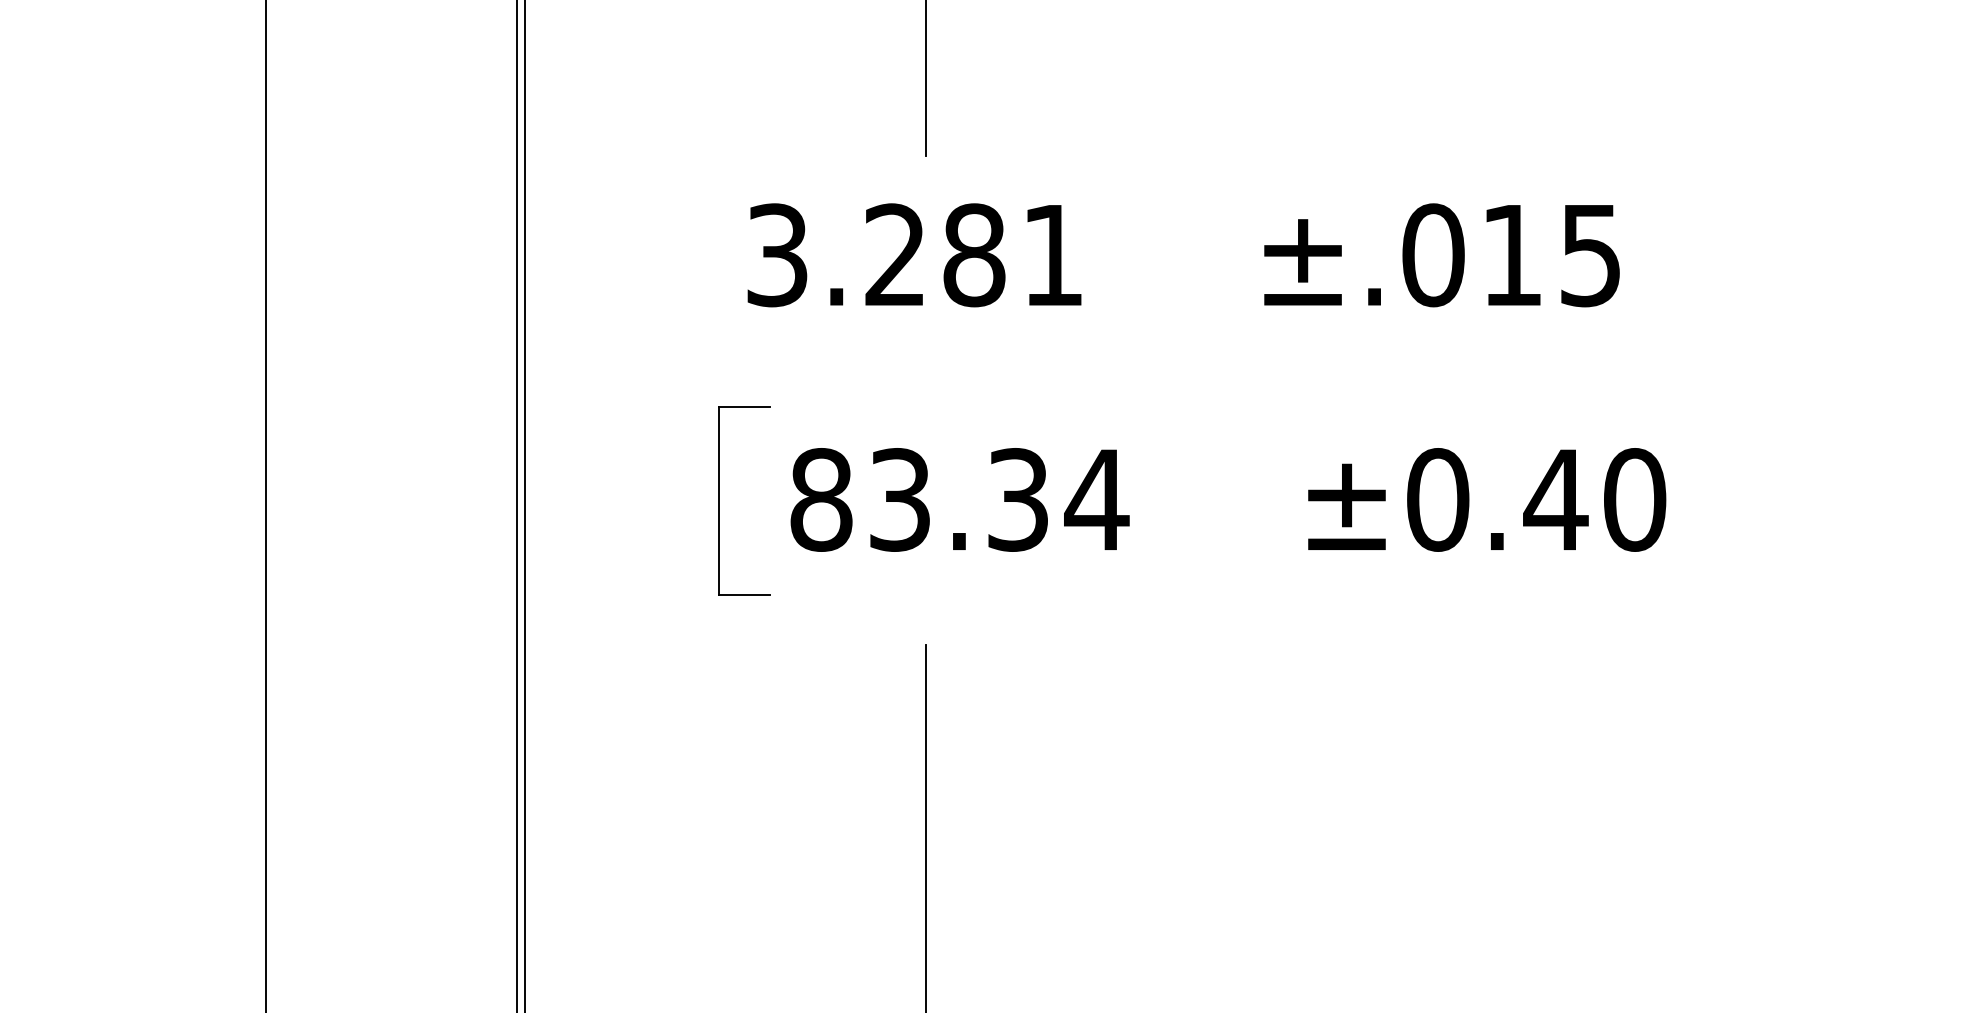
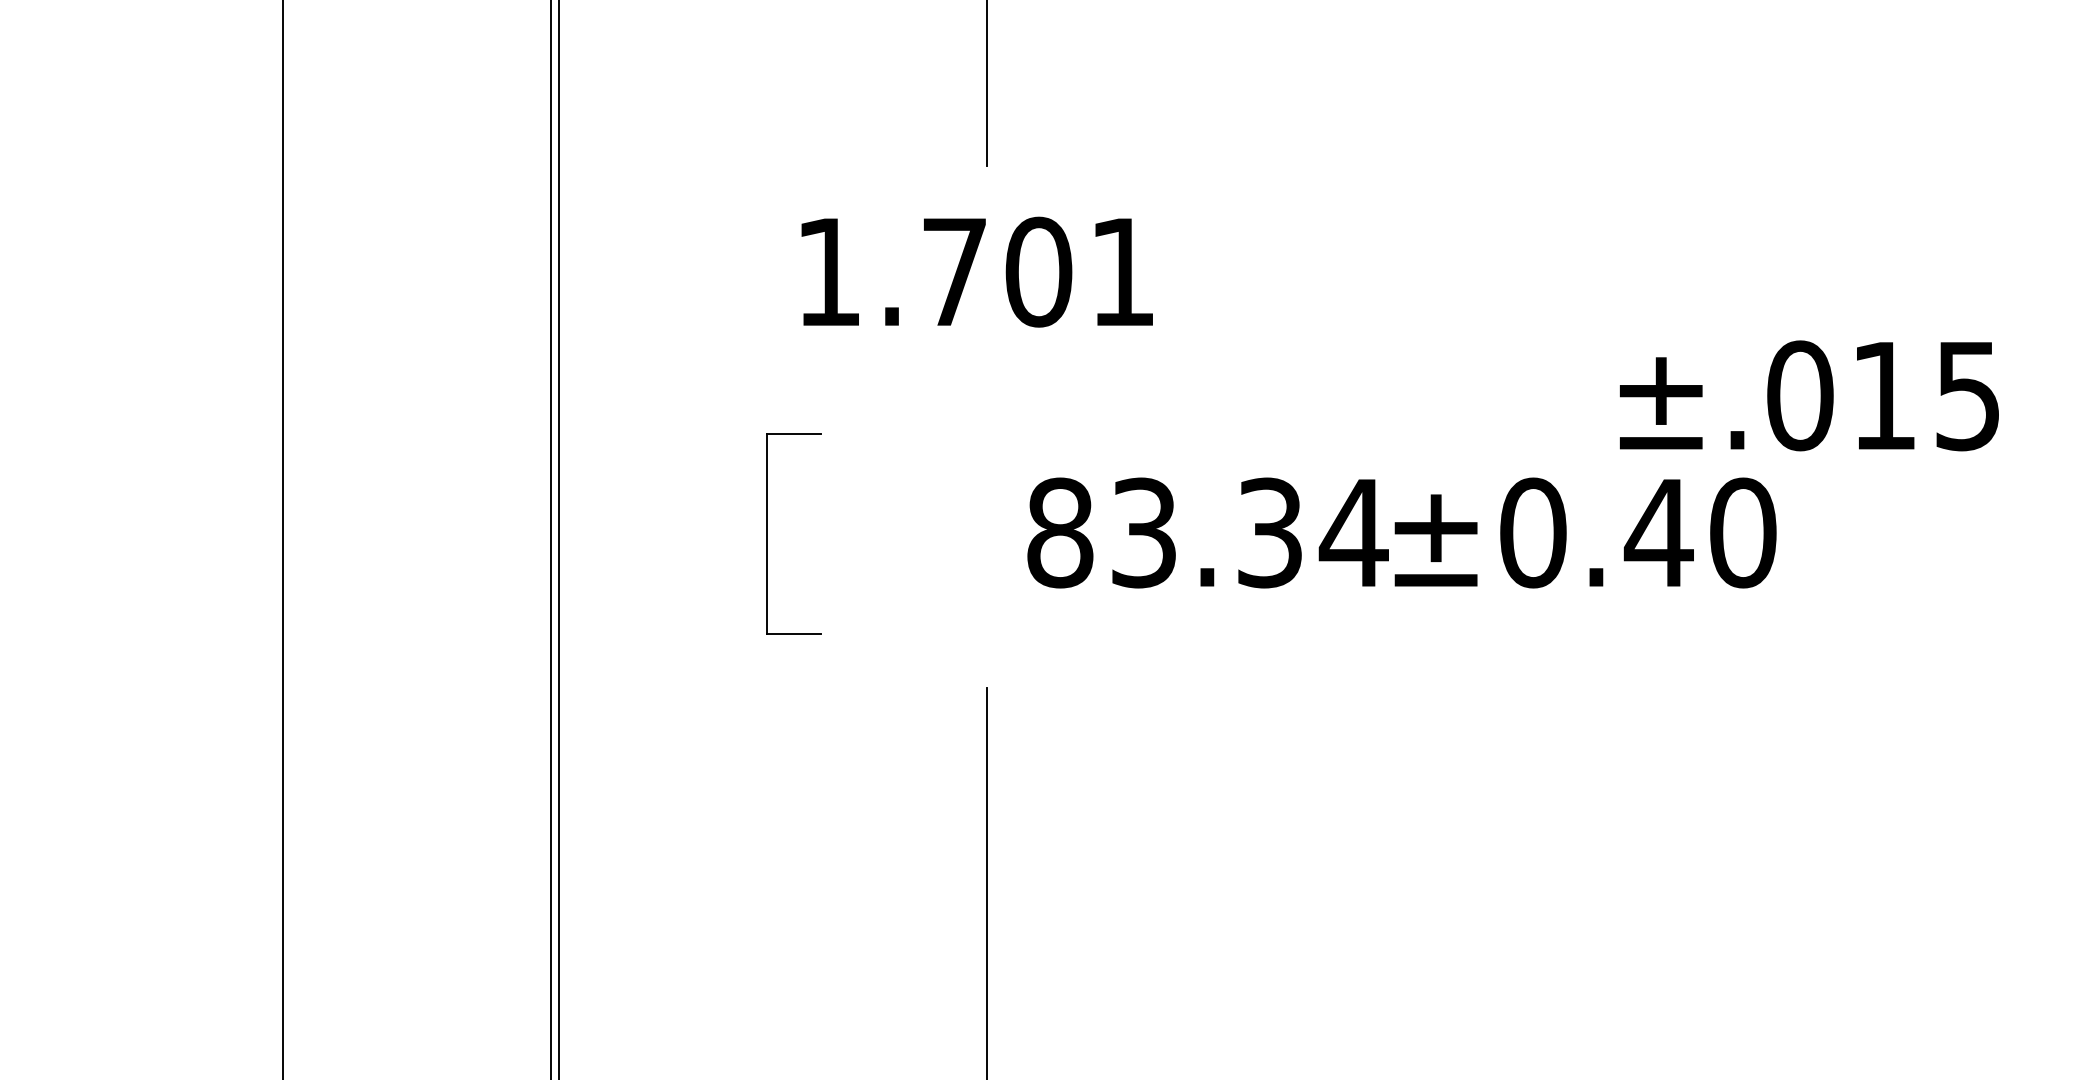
text: (876, 255) -> (934, 272), 3.281 -> 1.701
text: (1441, 255) -> (1808, 396), moved
text: (959, 499) -> (1207, 532), moved

